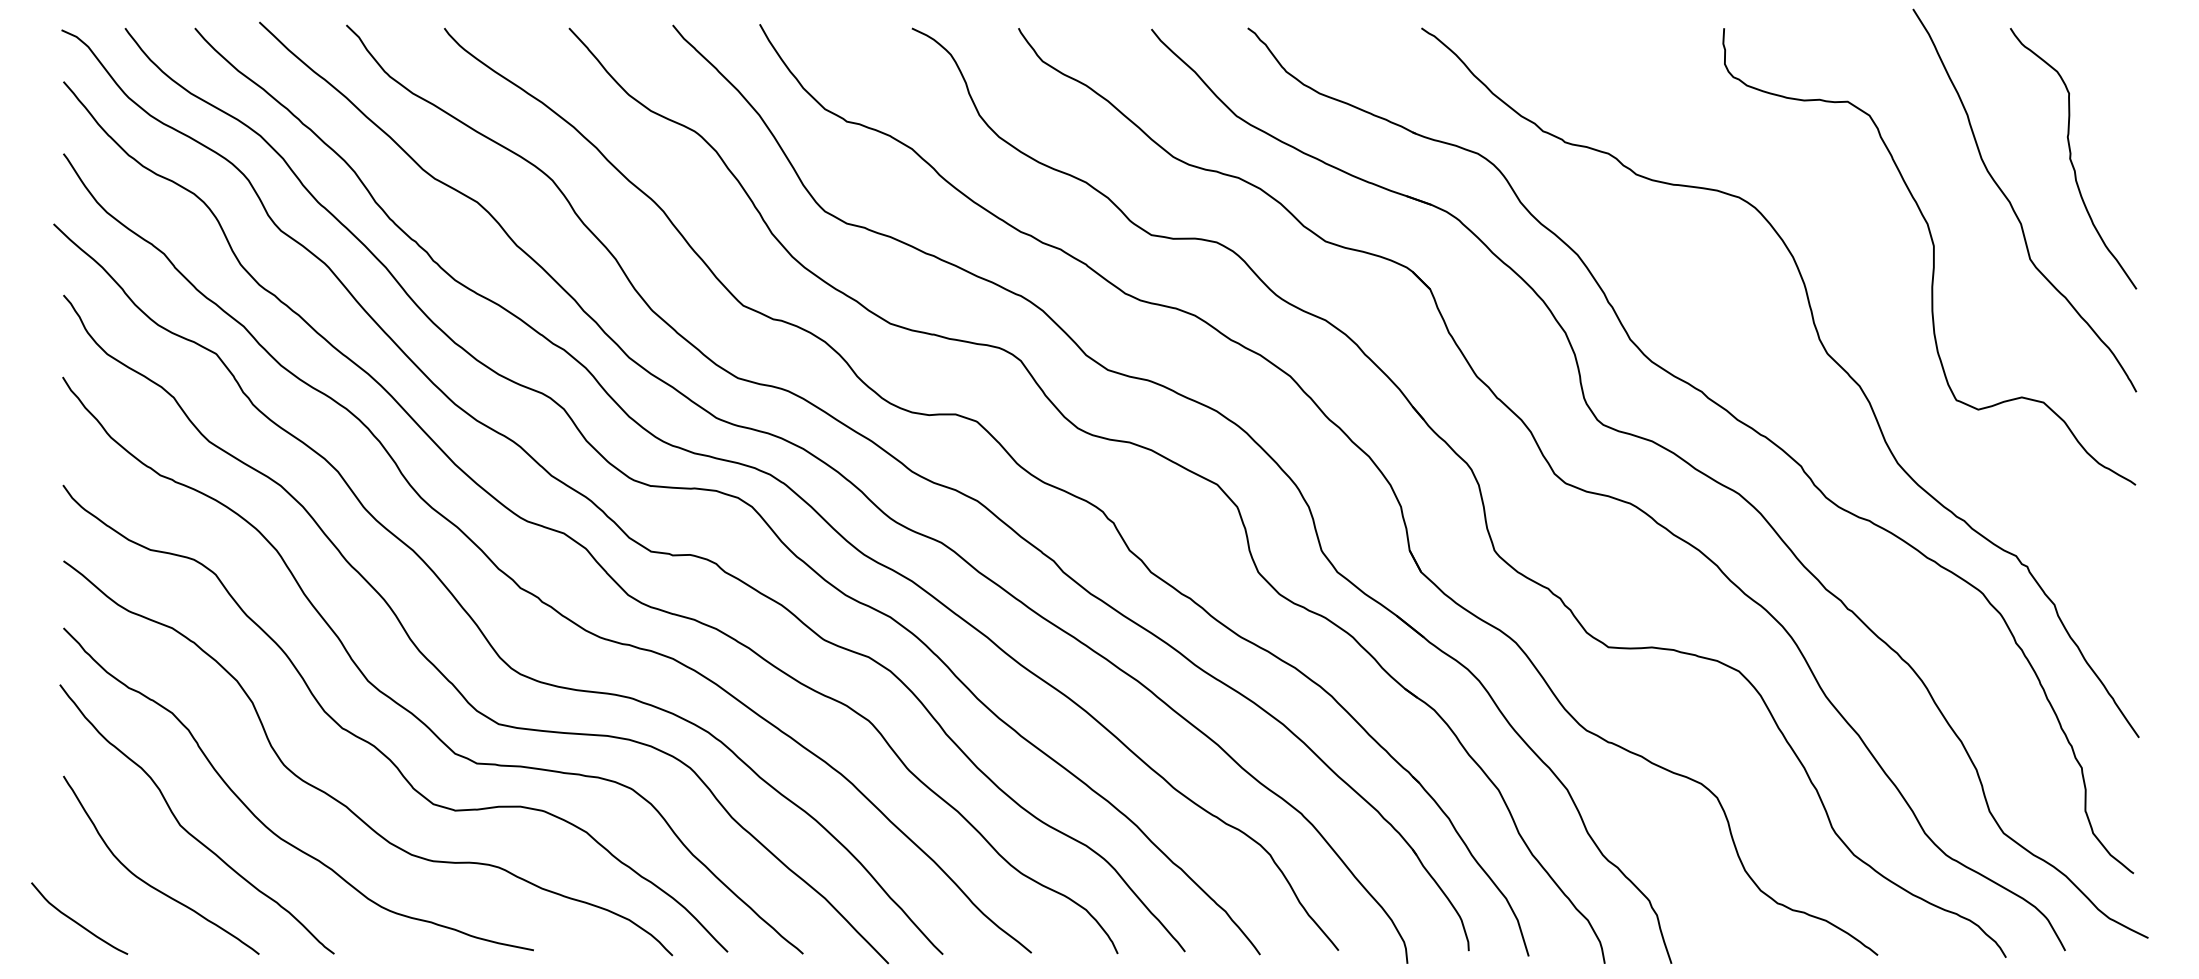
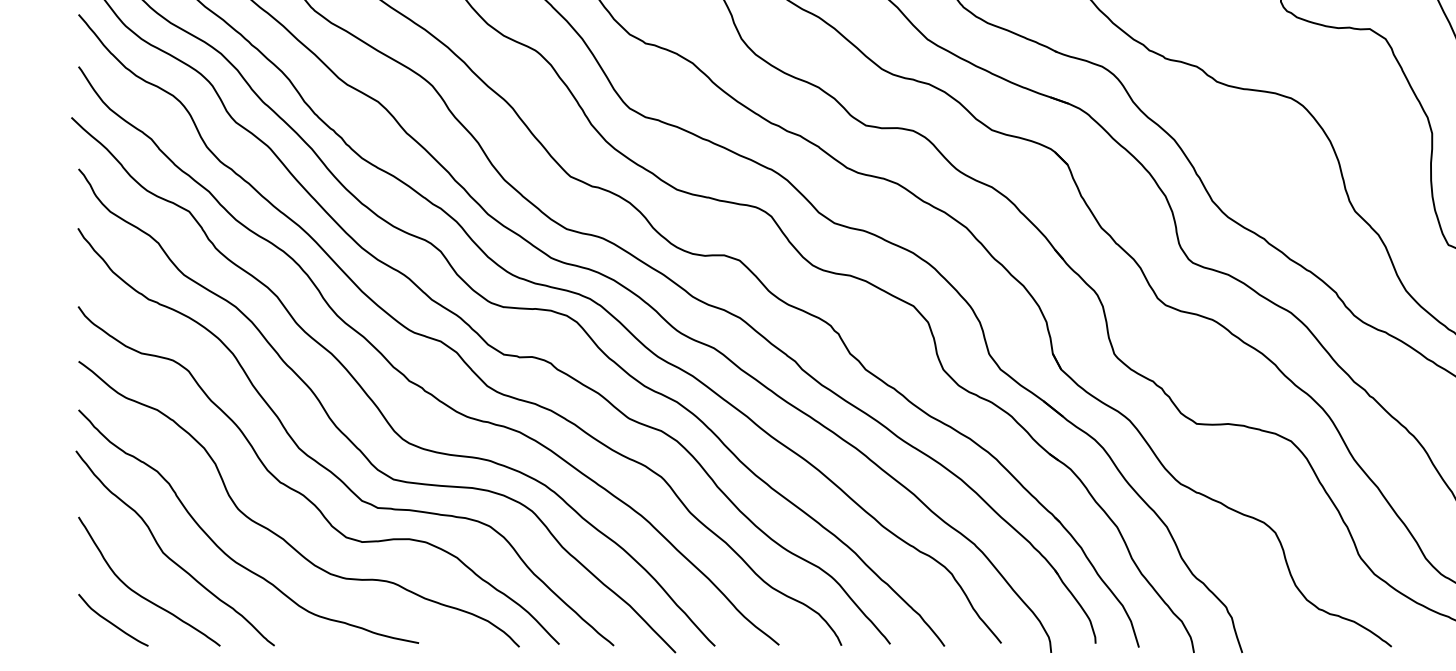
curve: (78, 922) -> (112, 623), moved

